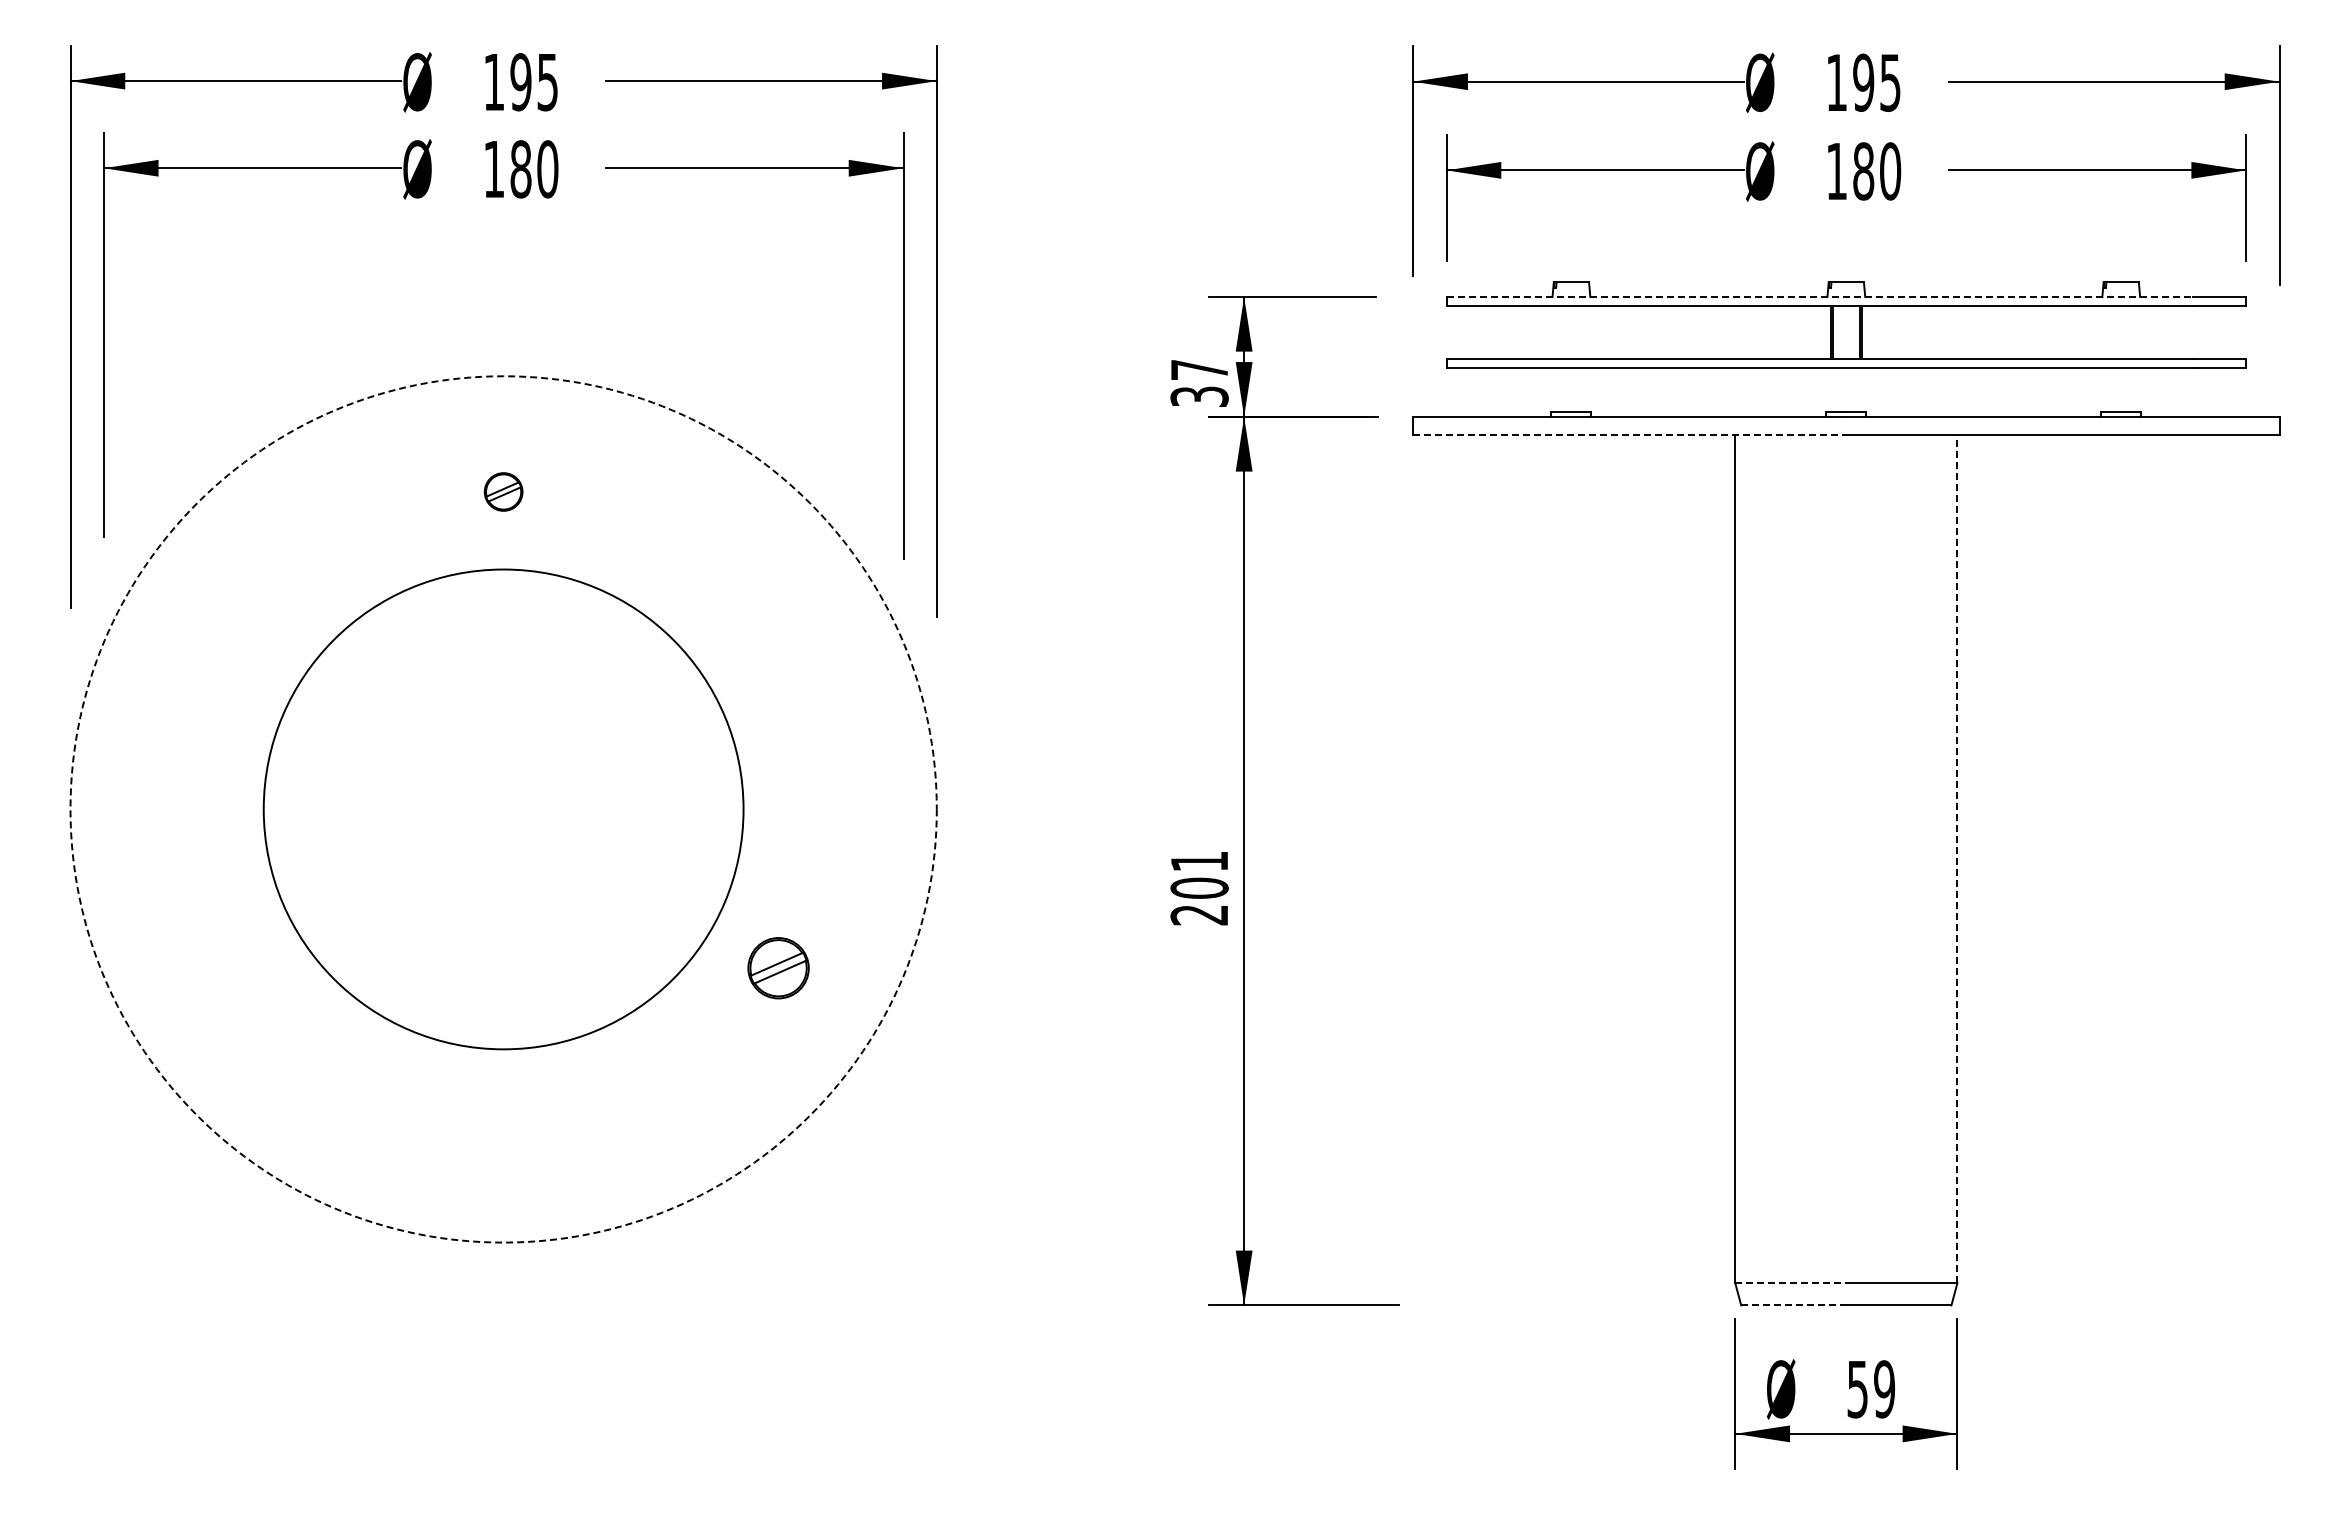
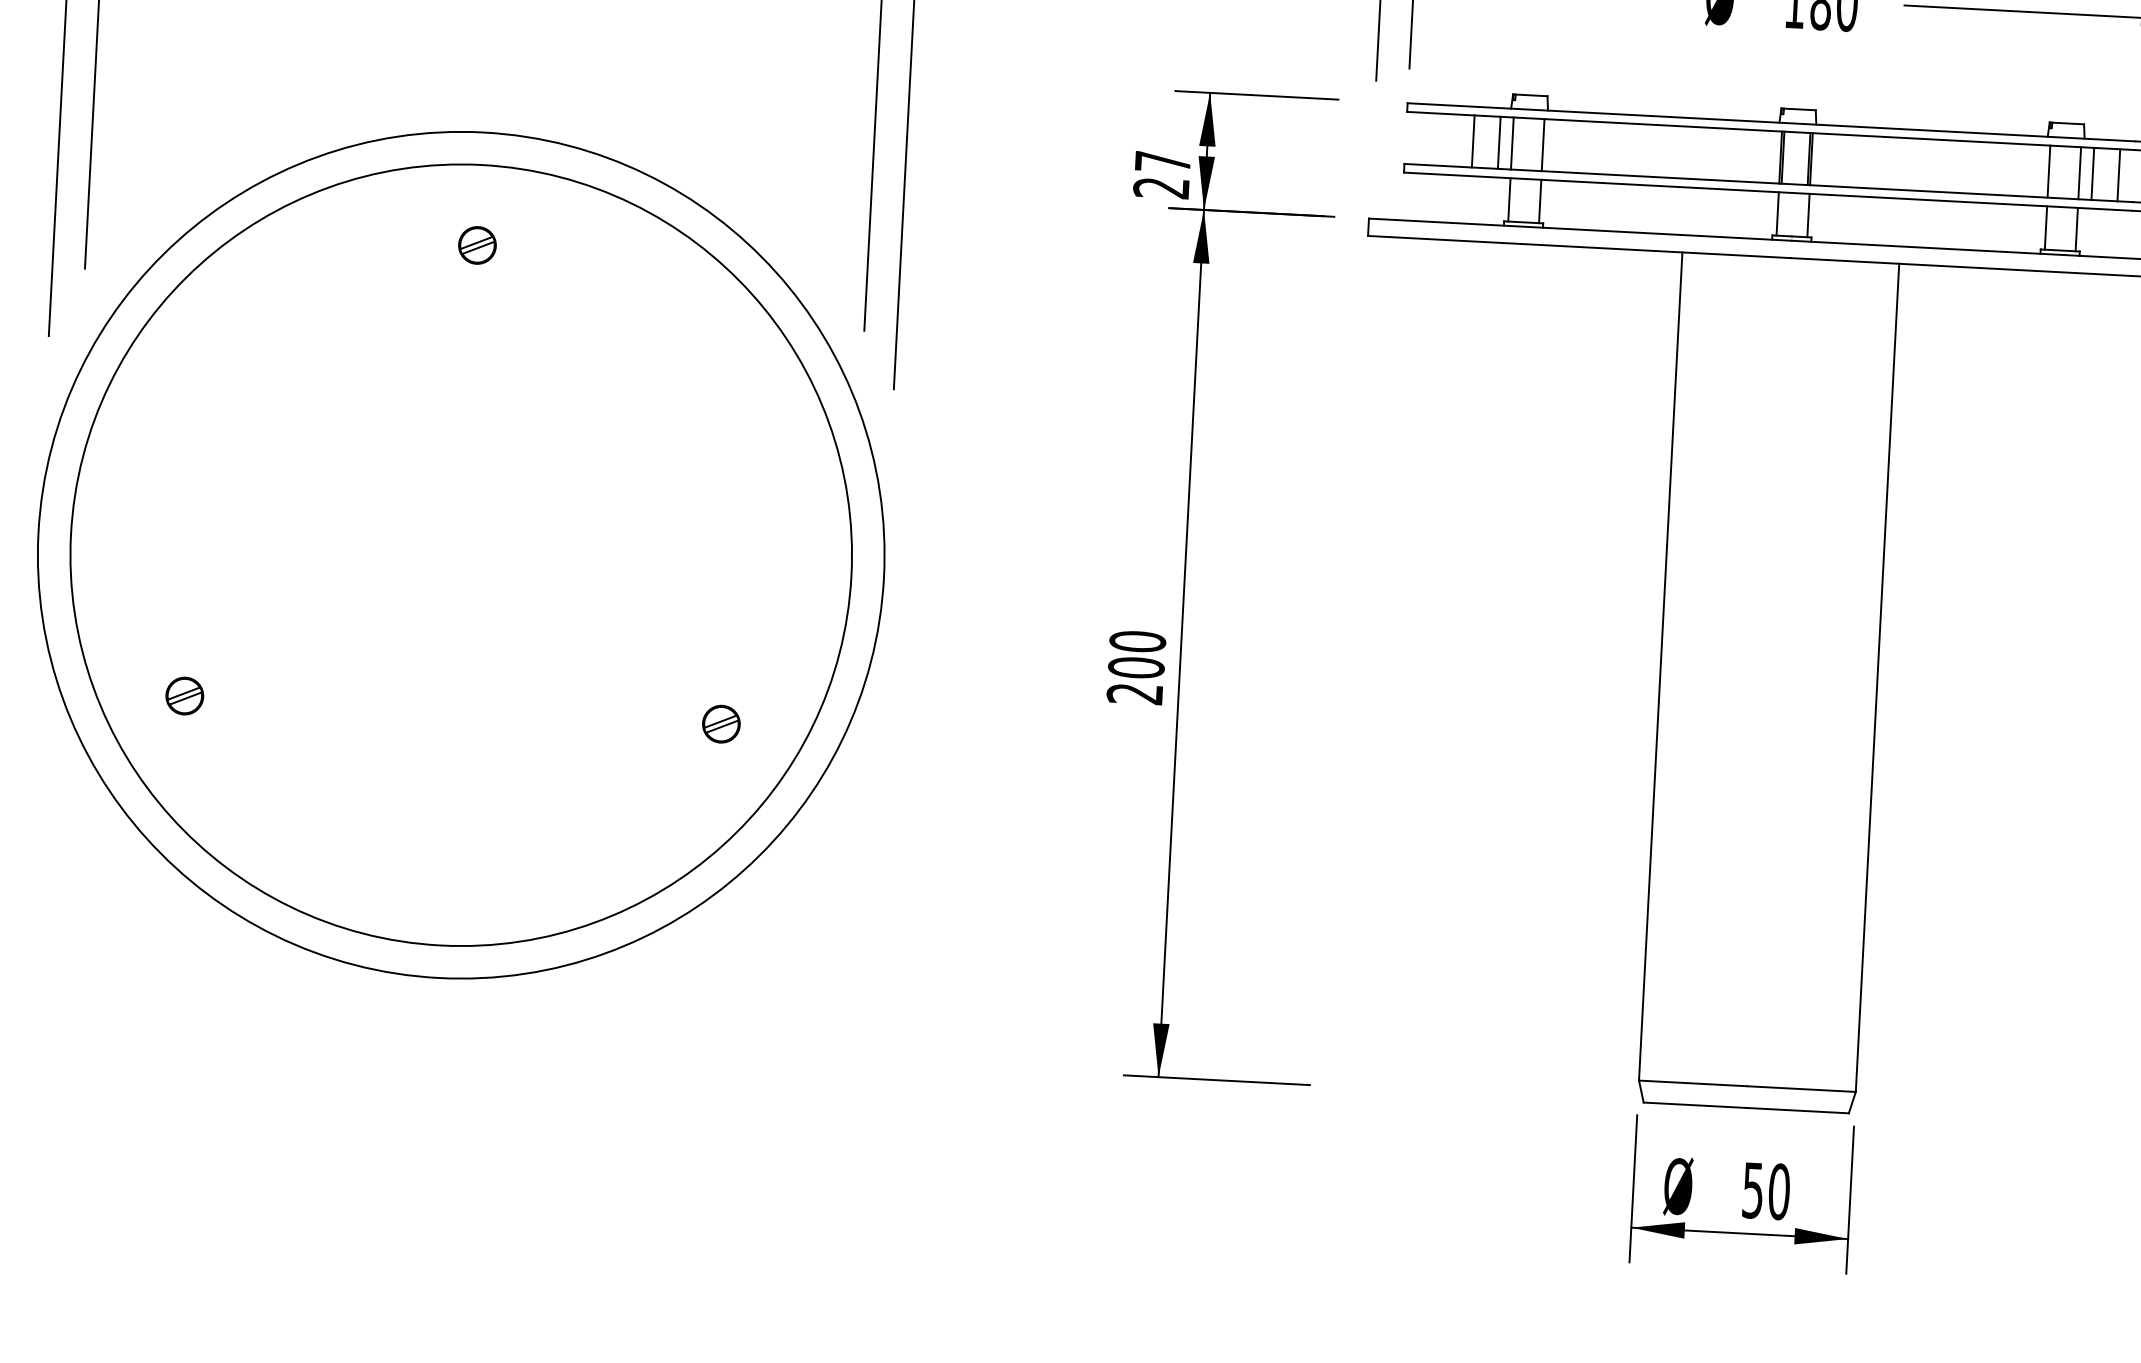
line: (1820, 296) -> (1772, 122), dashed -> solid
line: (1515, 332) -> (1473, 141), added
line: (1542, 332) -> (1499, 142), added
line: (1555, 332) -> (1512, 143), added
line: (1587, 332) -> (1543, 145), added
line: (2105, 332) -> (2048, 171), added
line: (2137, 332) -> (2080, 173), added
line: (2150, 332) -> (2092, 174), added
line: (2177, 332) -> (2119, 175), added
line: (1555, 389) -> (1509, 199), added
line: (1587, 389) -> (1540, 200), added
line: (1830, 389) -> (1777, 213), added
line: (1862, 389) -> (1808, 214), added
line: (2105, 389) -> (2046, 227), added
line: (2137, 389) -> (2077, 228), added
text: (1199, 396) -> (1161, 187), 37 -> 27
line: (1629, 434) -> (1579, 246), dashed -> solid
circle: (503, 809) -> (461, 555), dashed -> solid
circle: (503, 809) -> (461, 555), size x1.67
line: (1957, 858) -> (1877, 677), dashed -> solid
text: (1199, 861) -> (1137, 641), 201 -> 200
part: (228, 967) -> (184, 695), added
part: (778, 967) -> (721, 723), size x0.62
line: (1790, 1283) -> (1692, 1083), dashed -> solid
line: (1793, 1305) -> (1694, 1105), dashed -> solid
text: (1884, 1389) -> (1779, 1192), 59 -> 50

